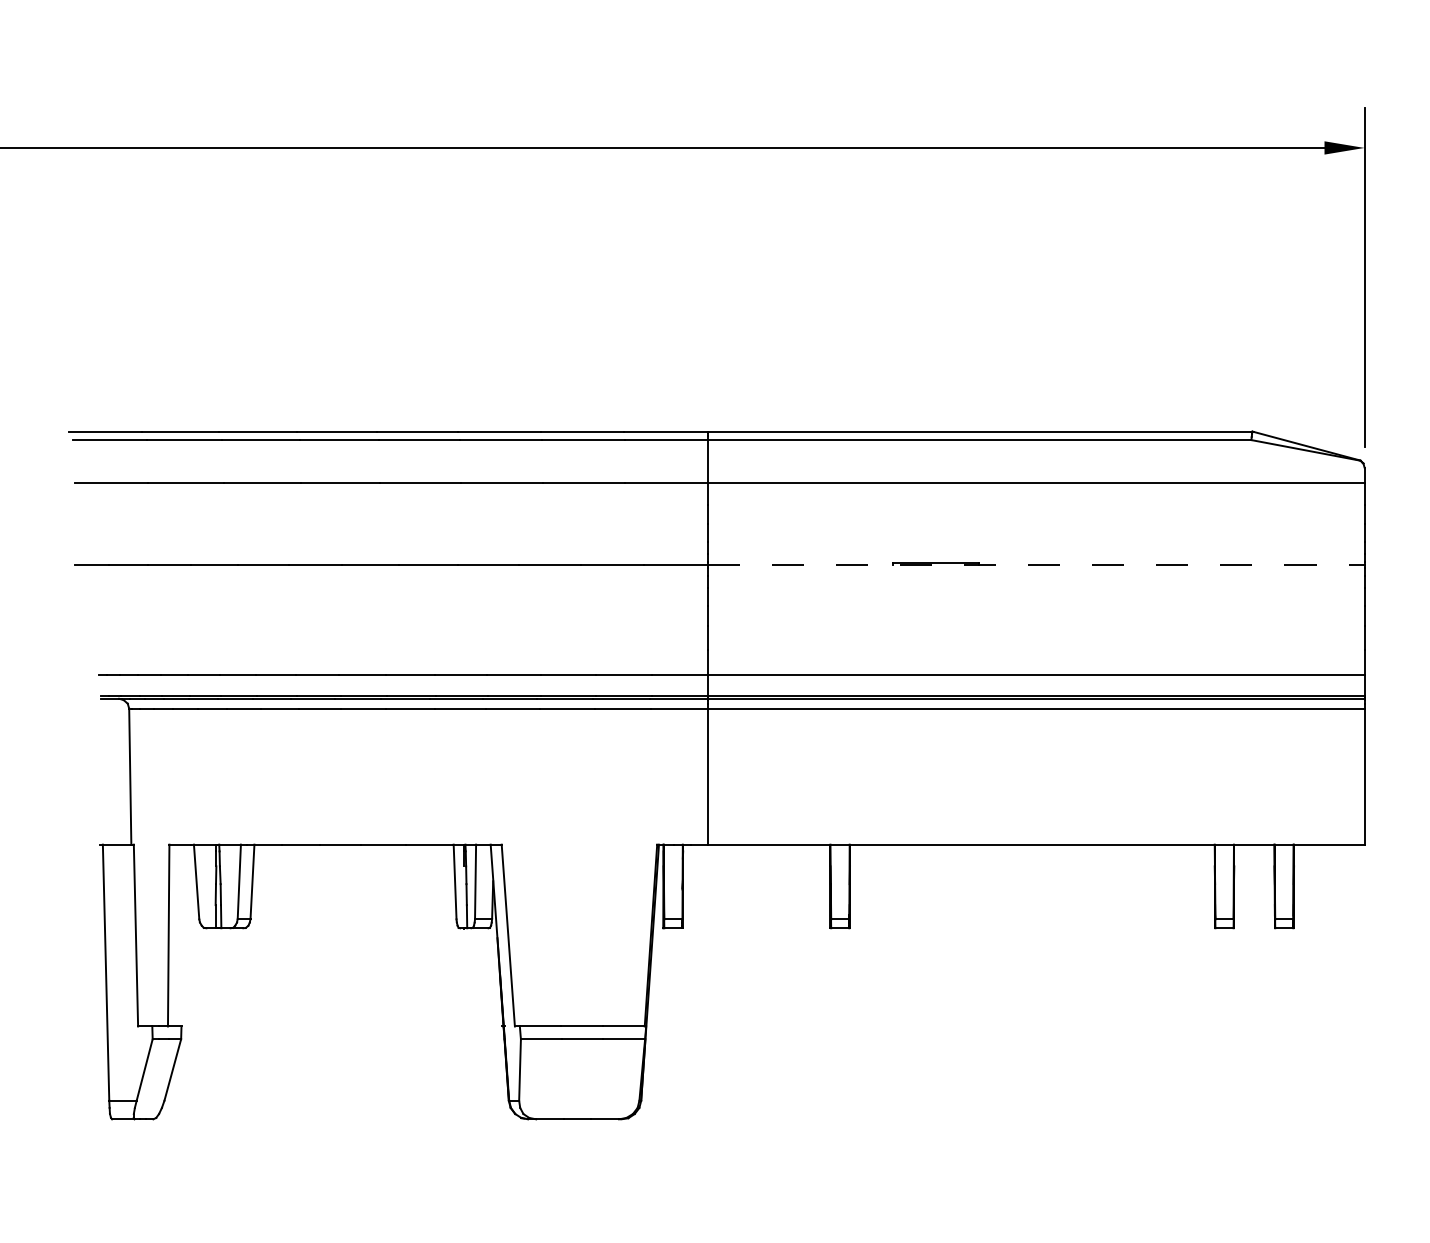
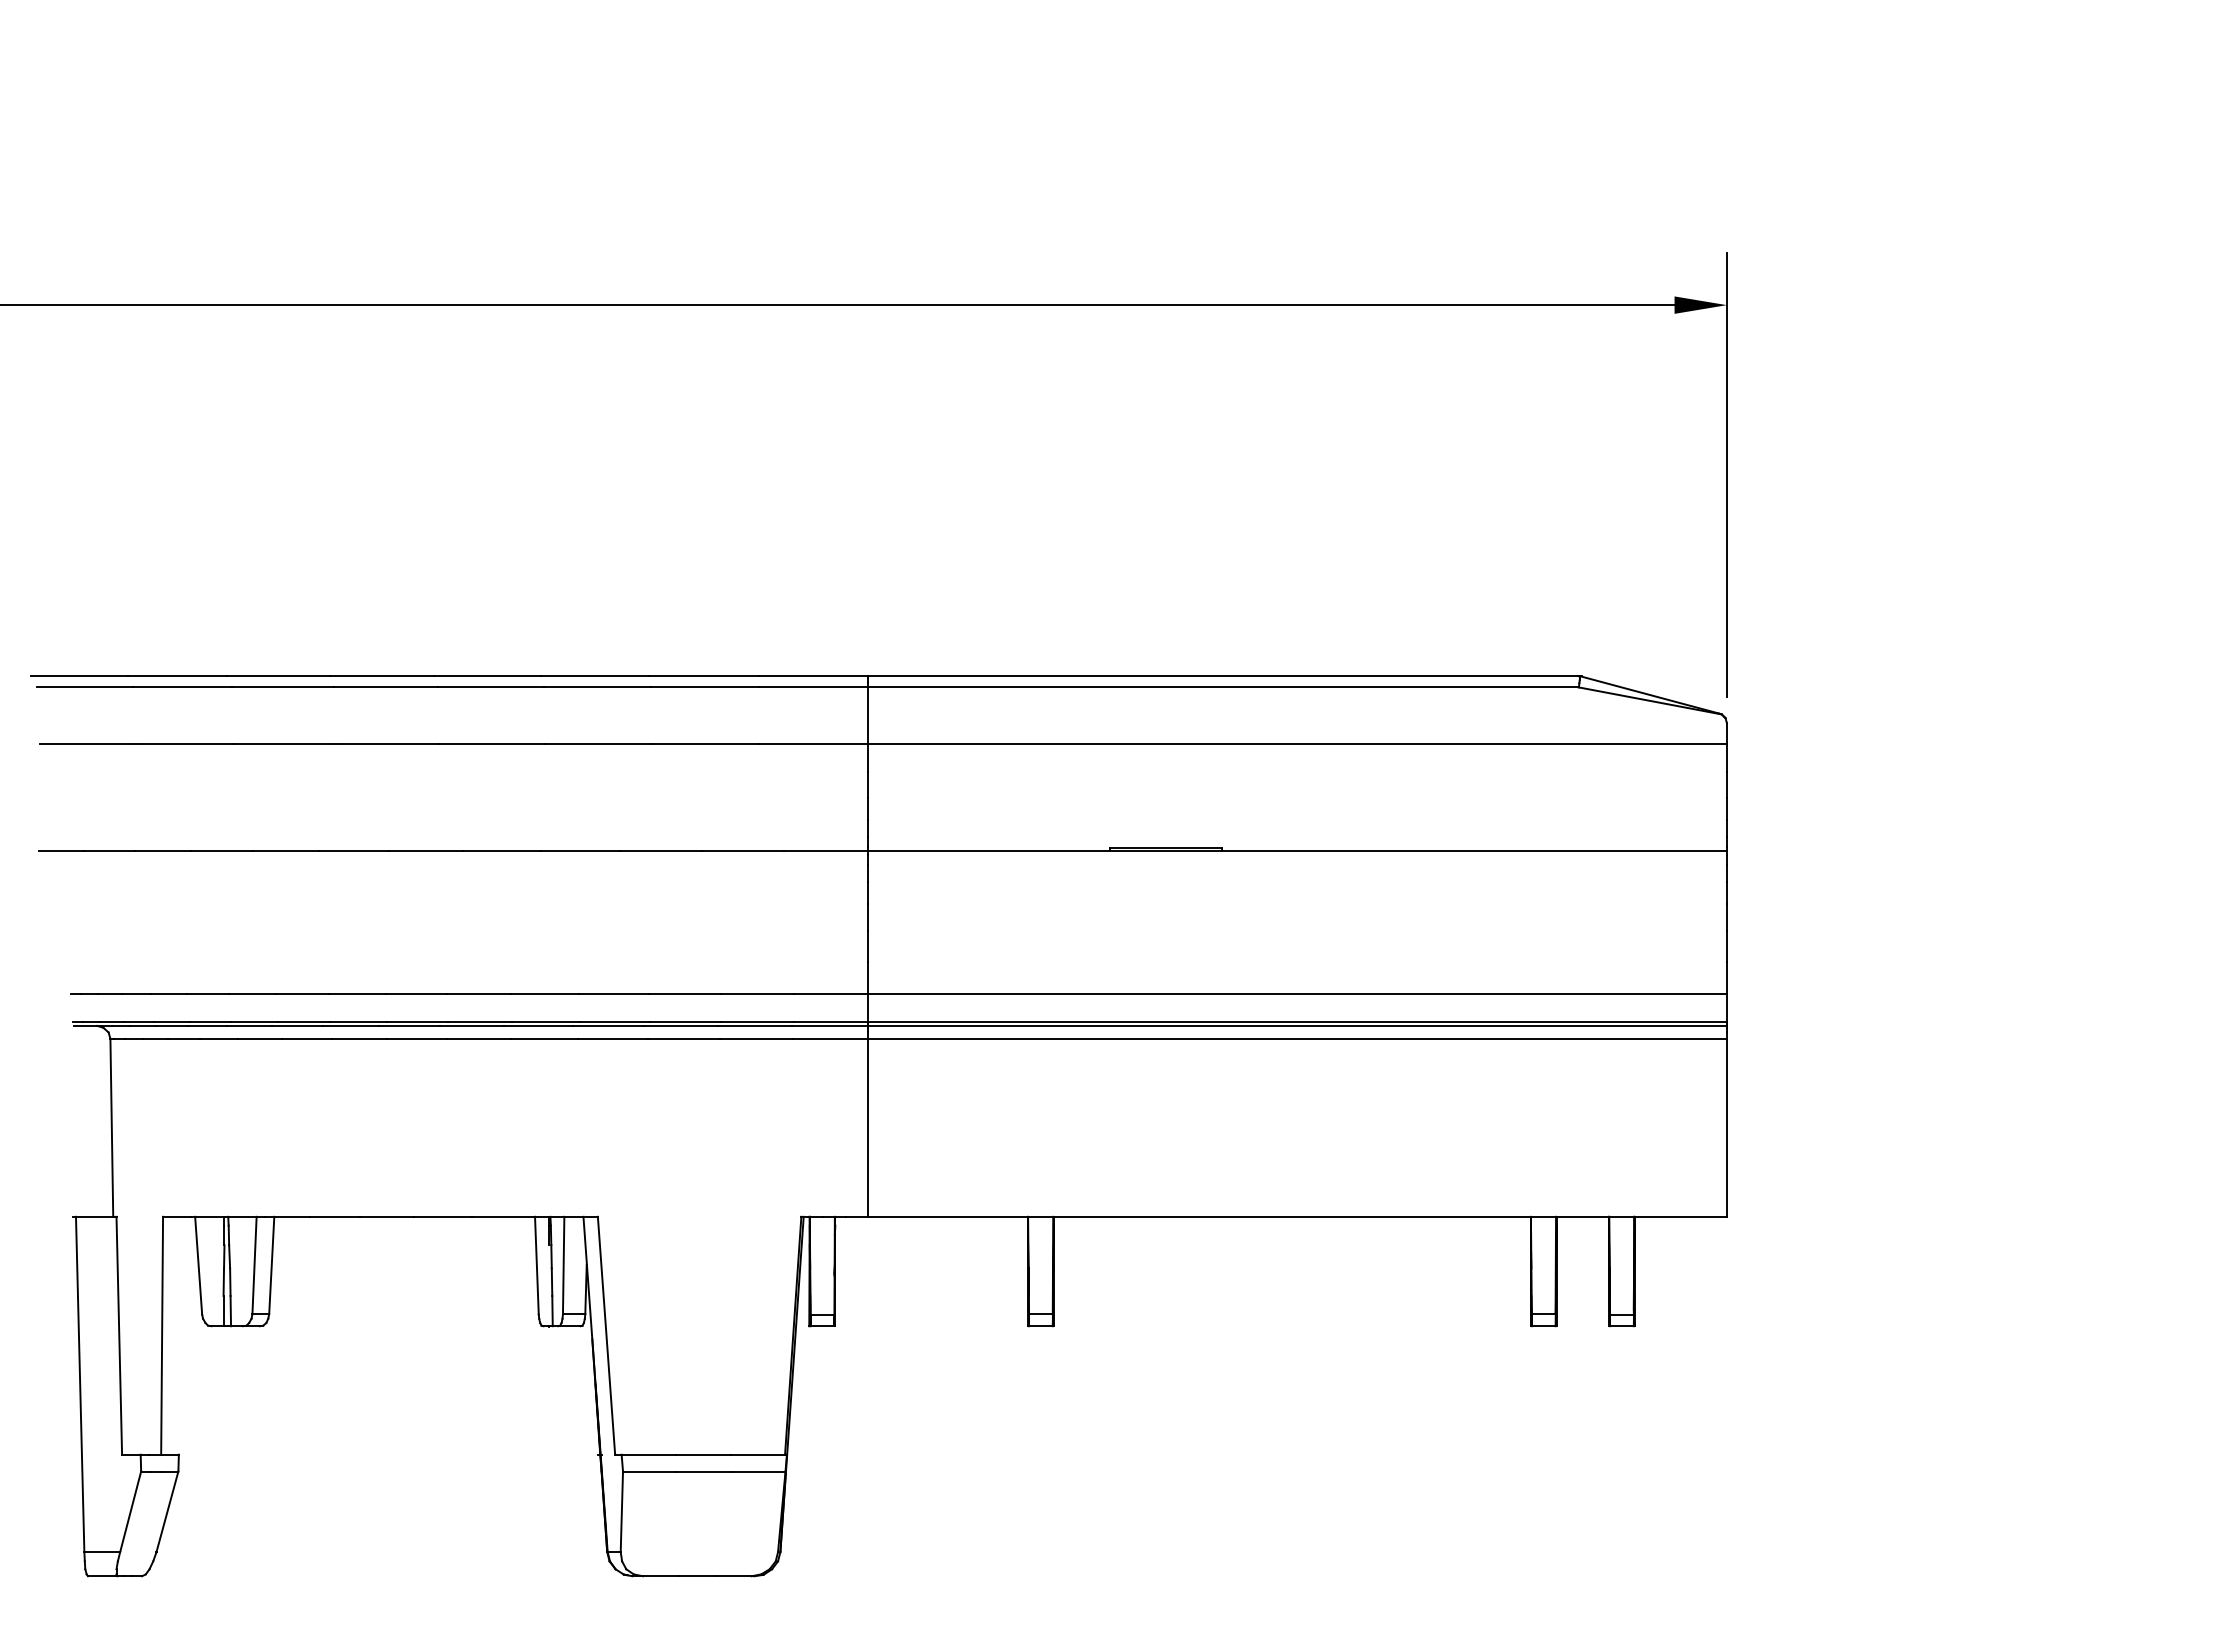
line: (1036, 564) -> (1297, 850), dashed -> solid

